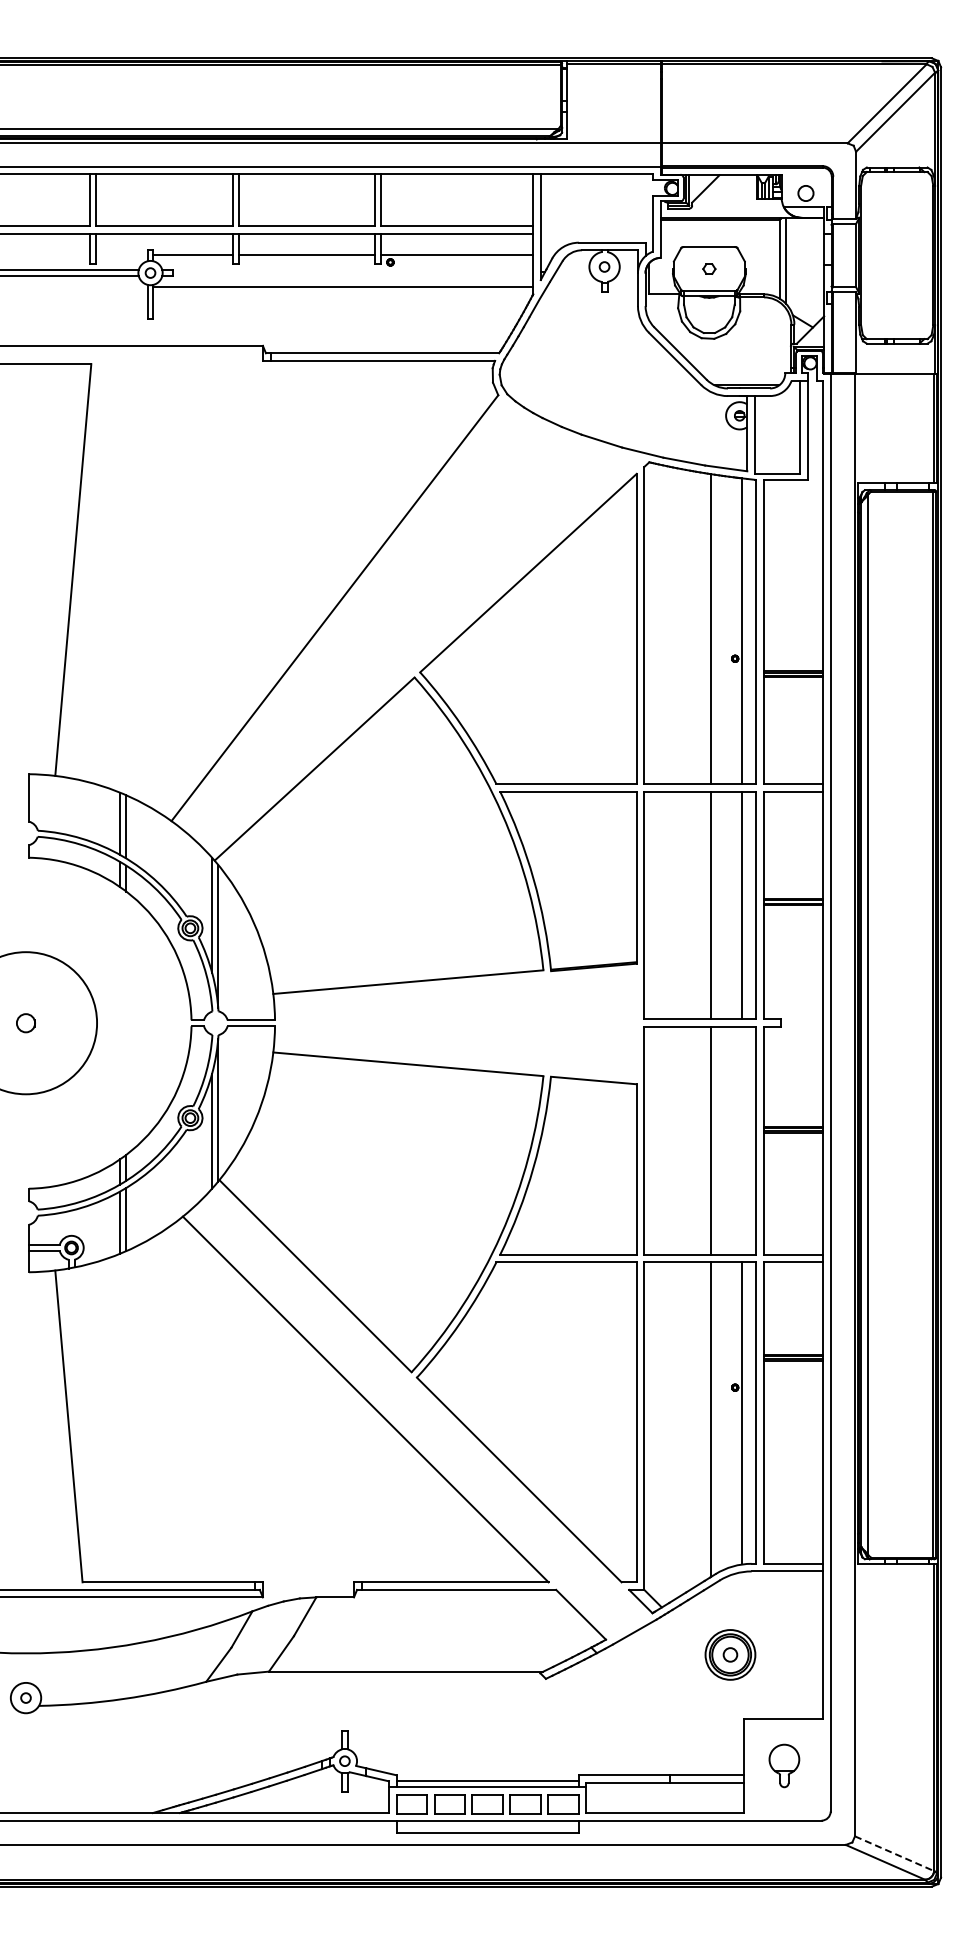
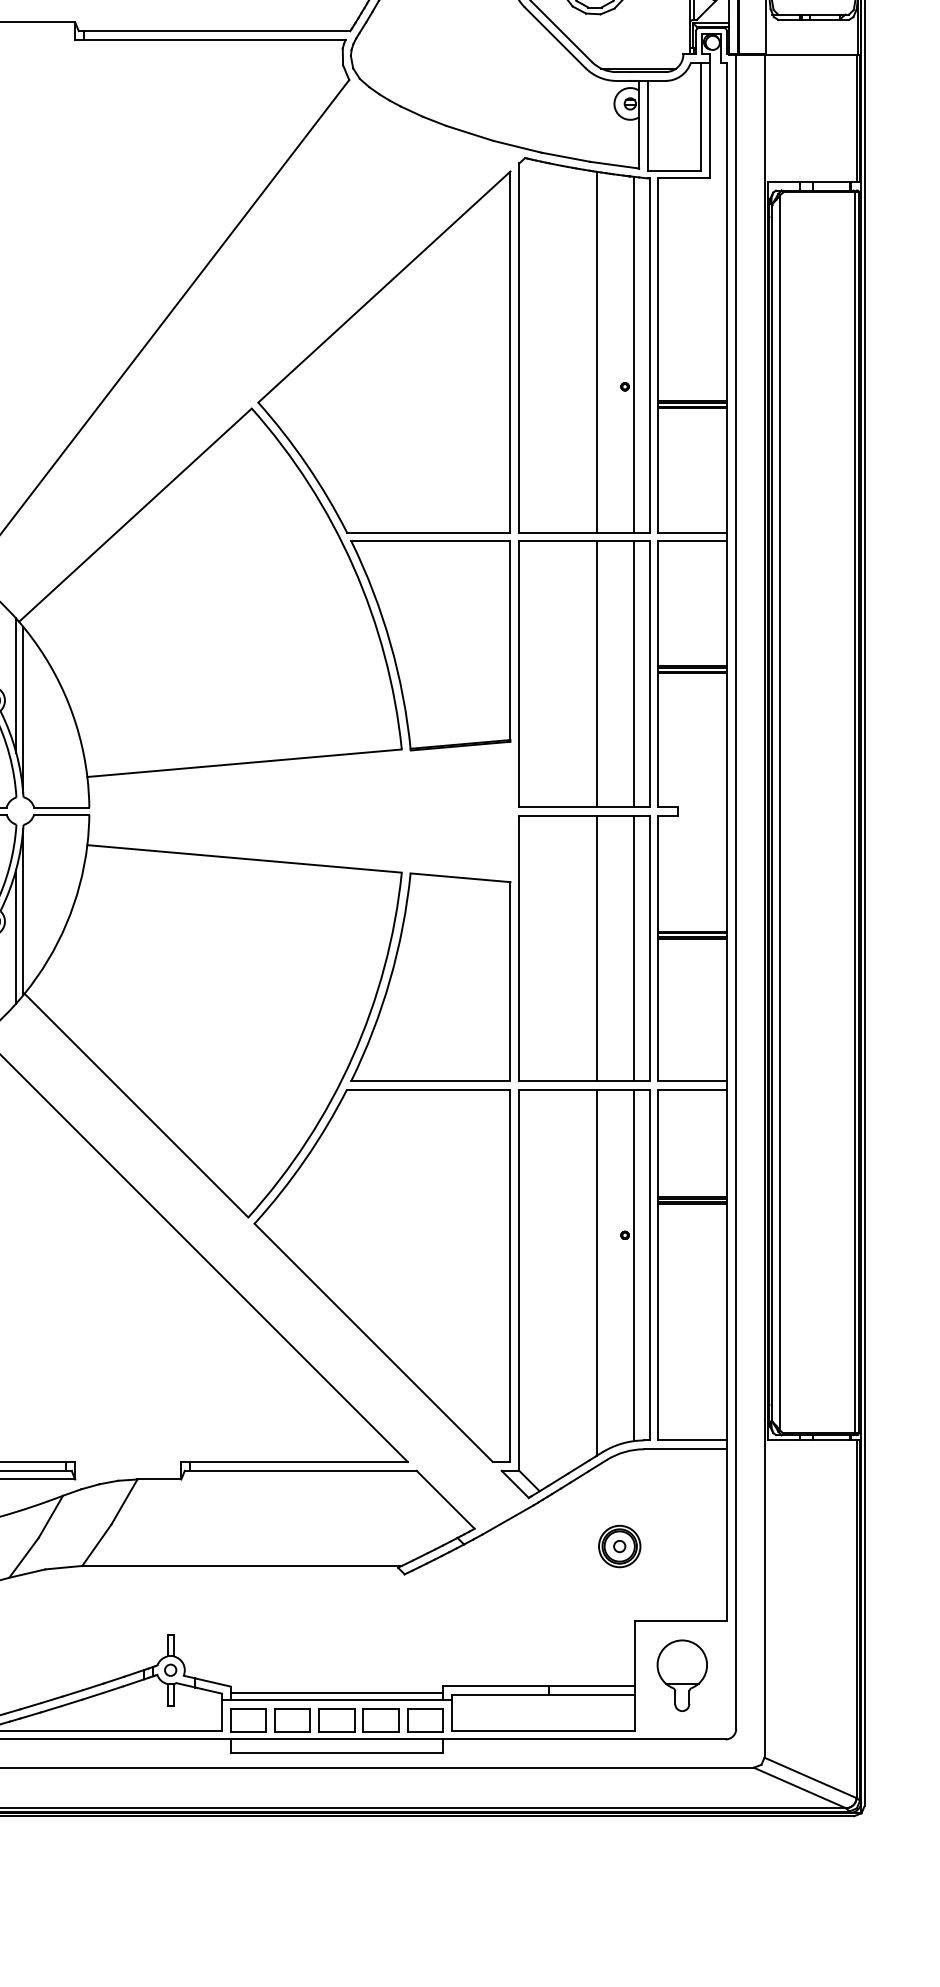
line: (742, 1140) -> (633, 947), added
part: (730, 1654) -> (619, 1546), size x0.71
part: (784, 1765) -> (682, 1675), size x1.43
line: (895, 1853) -> (811, 1777), dashed -> solid

